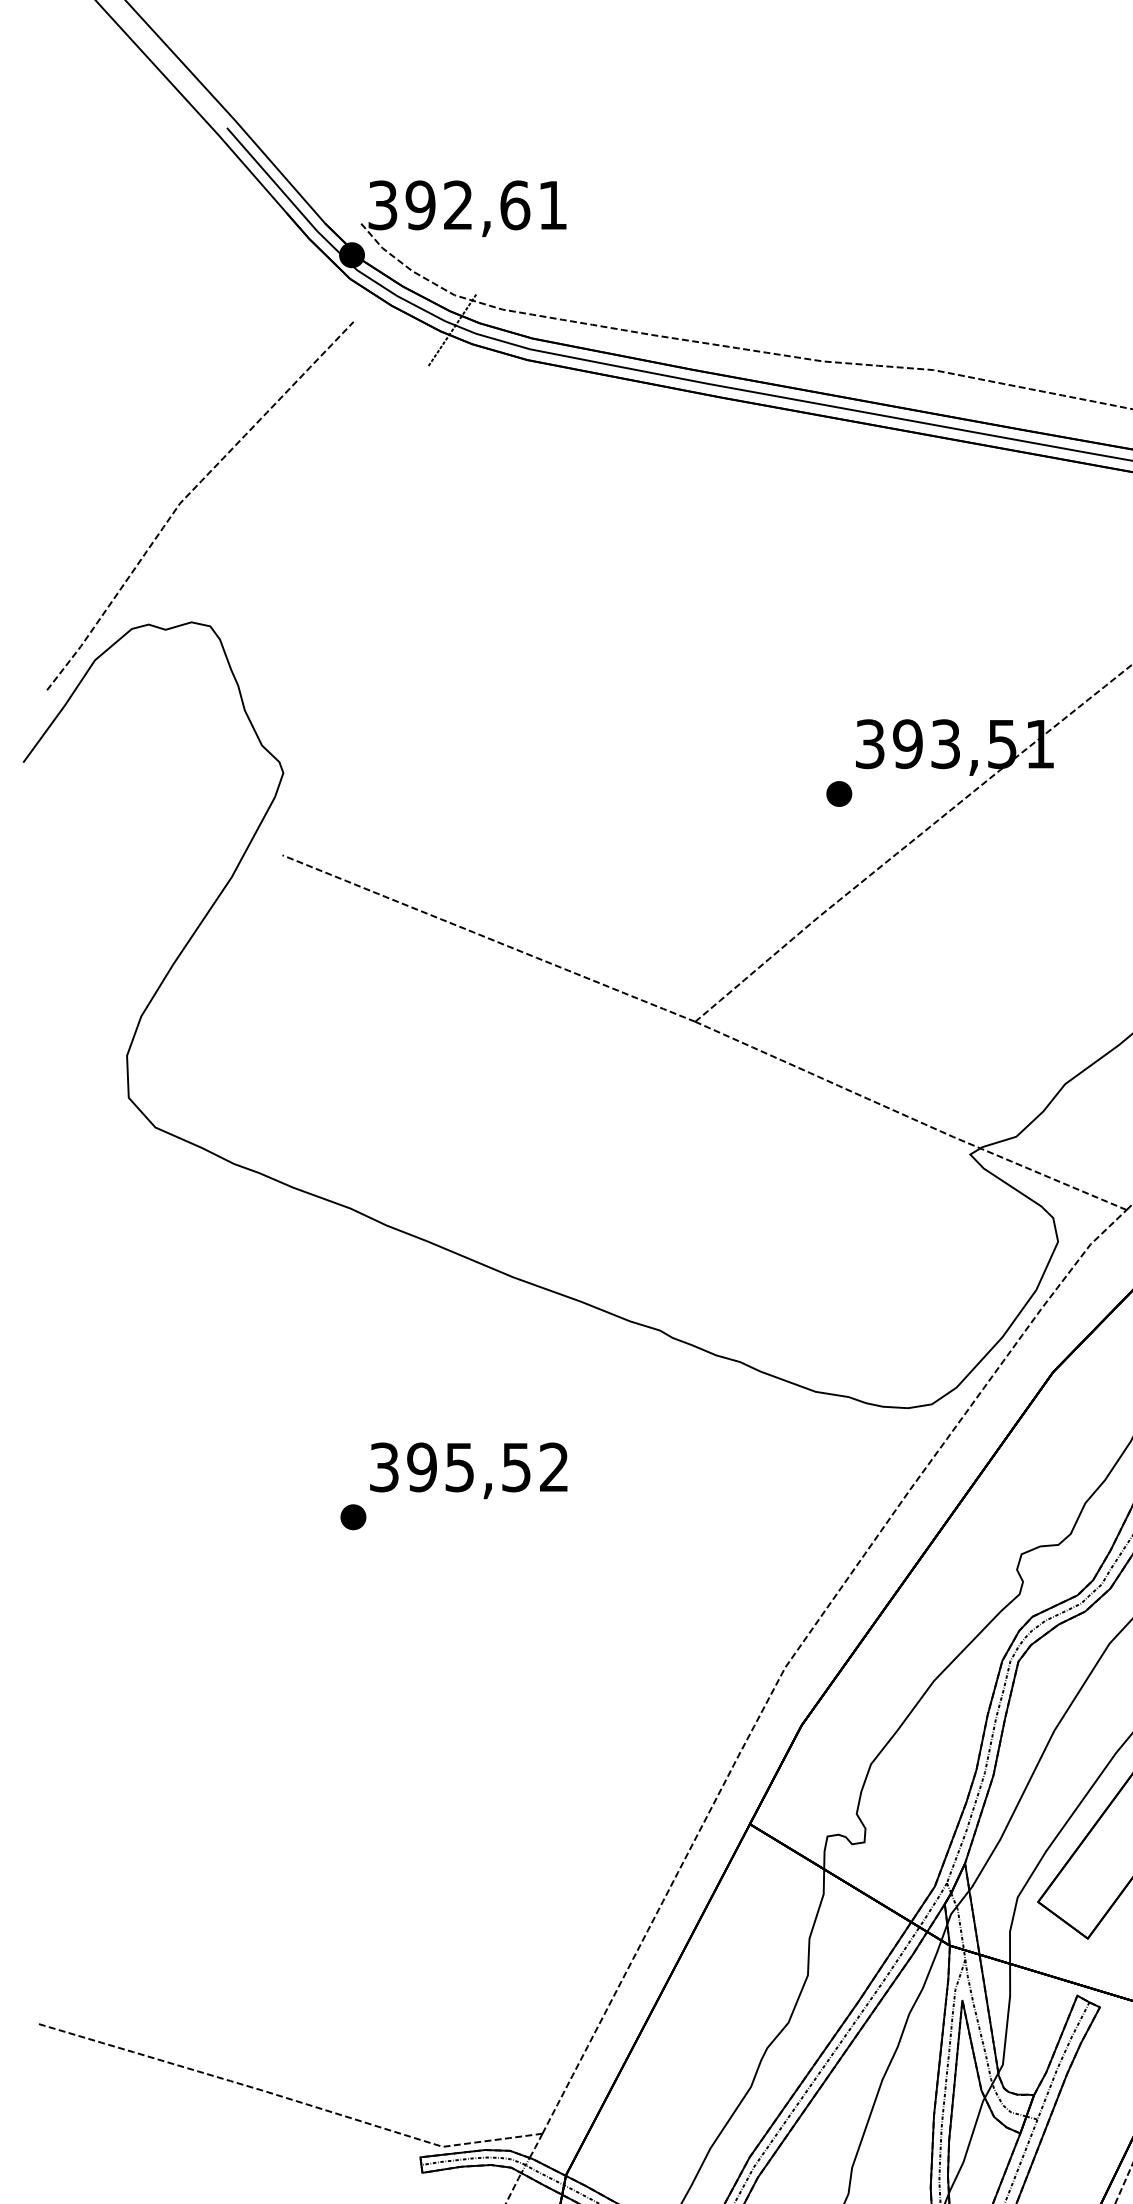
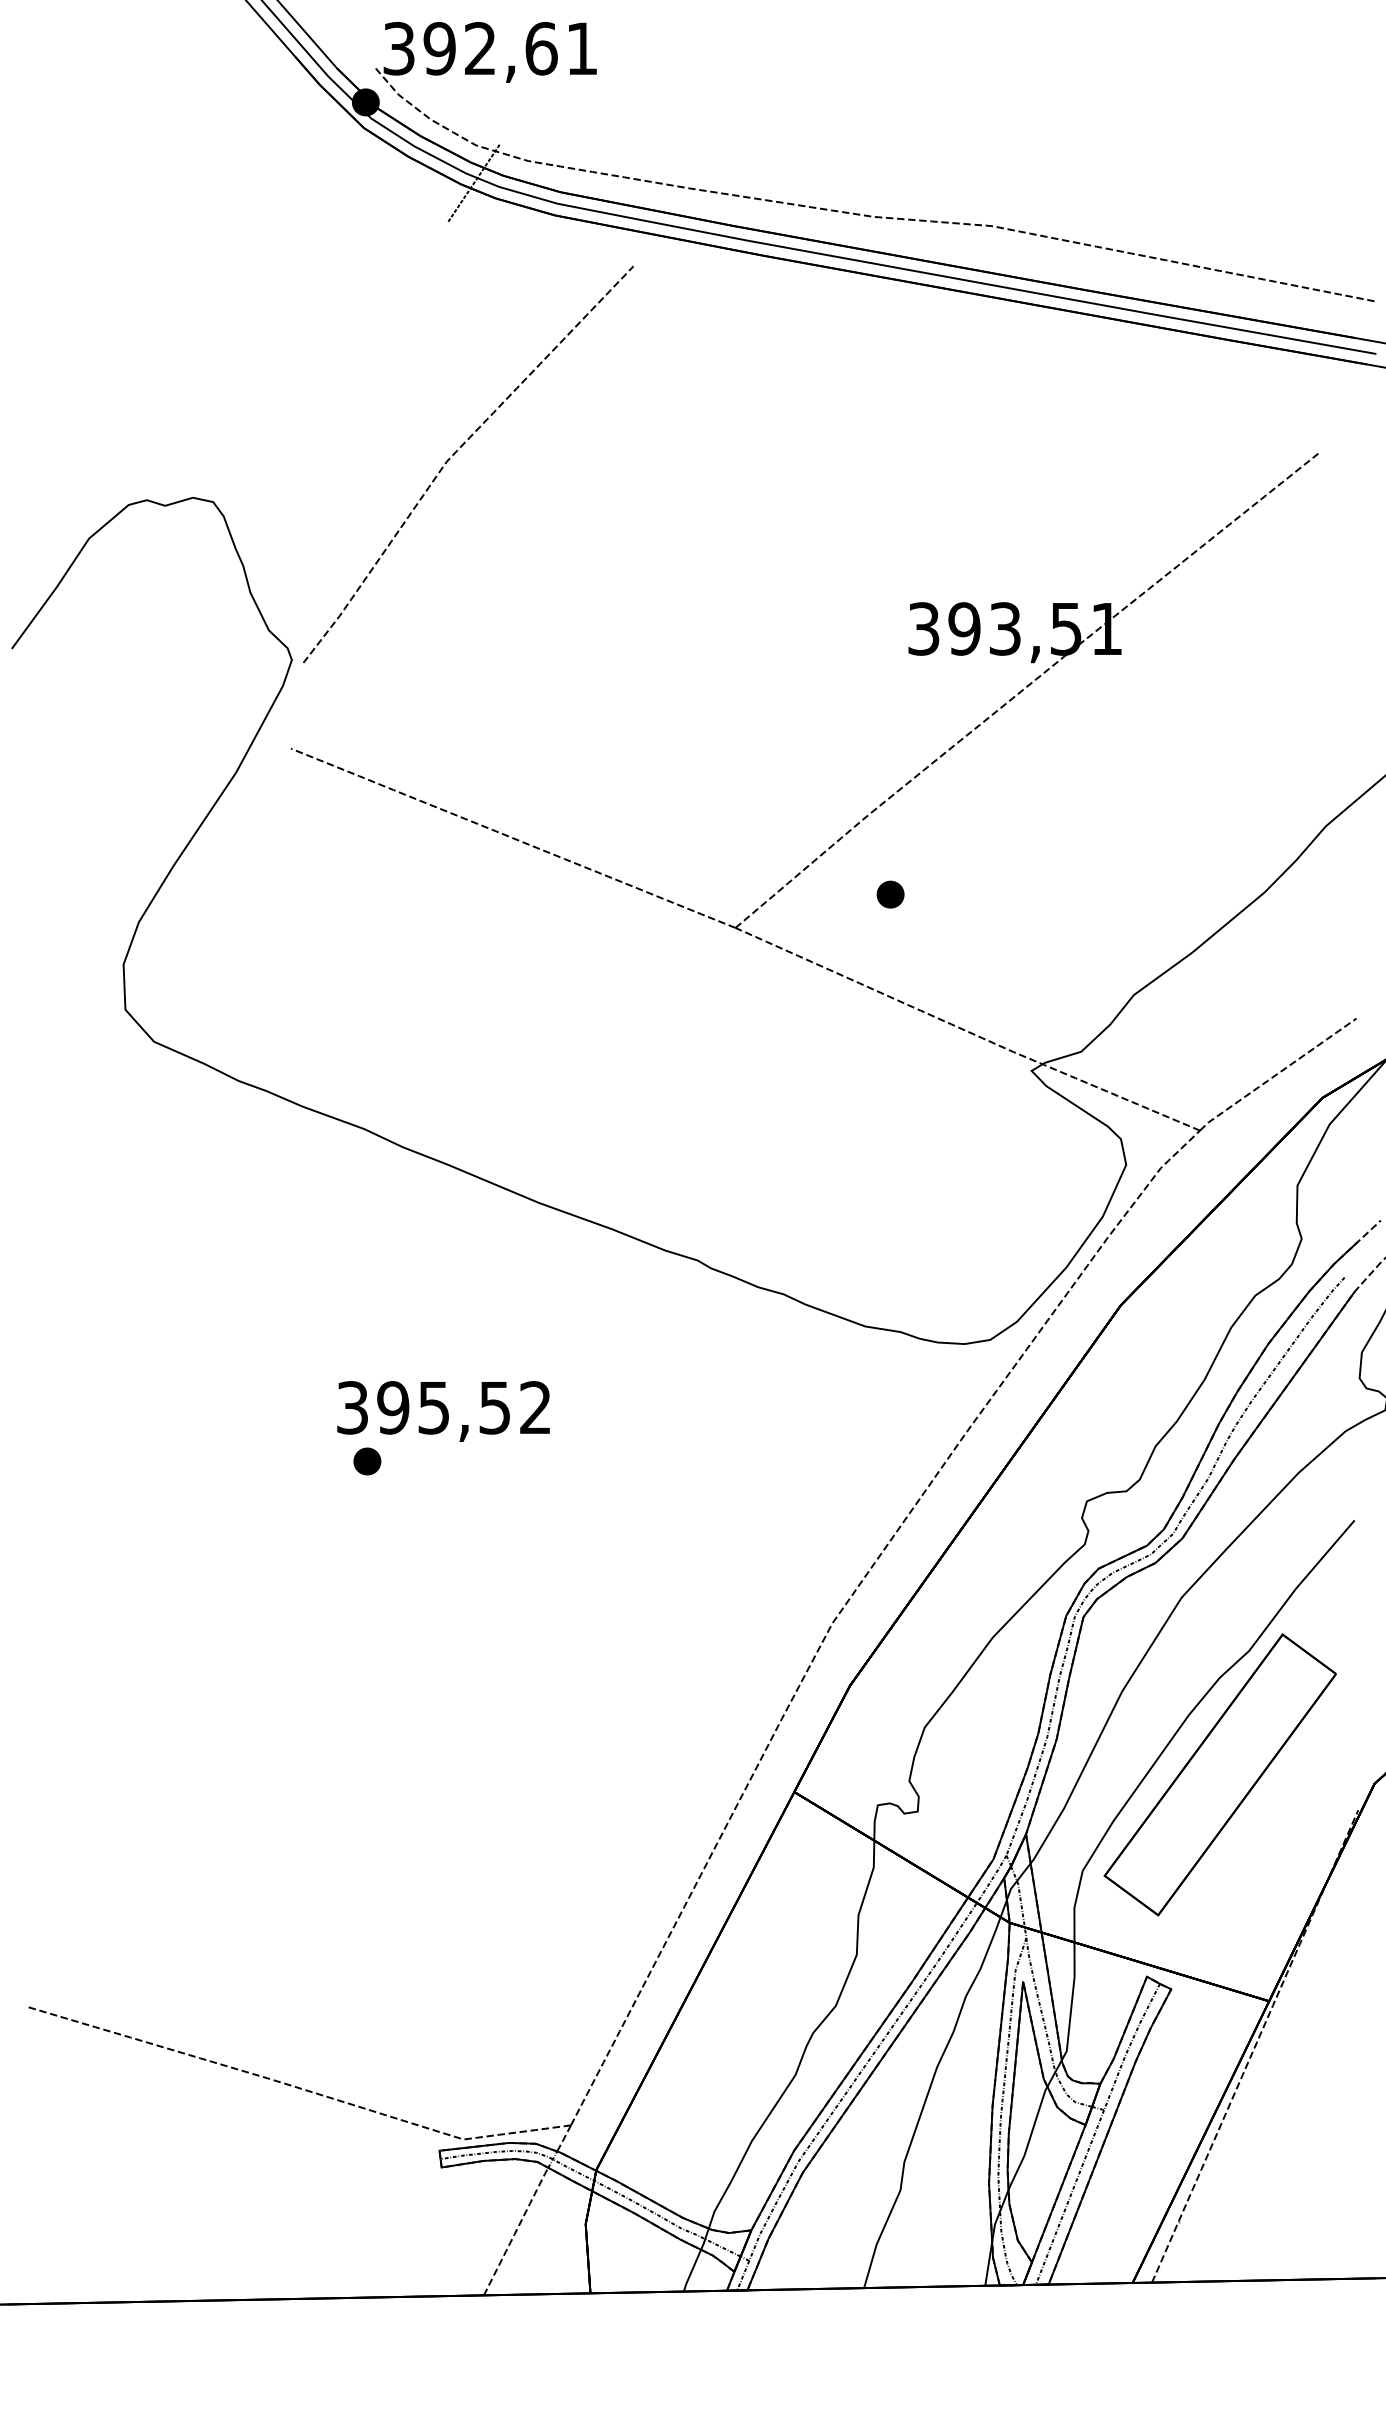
curve: (187, 497) -> (454, 455), moved
part: (839, 793) -> (890, 894), moved
text: (468, 1470) -> (443, 1411), moved

